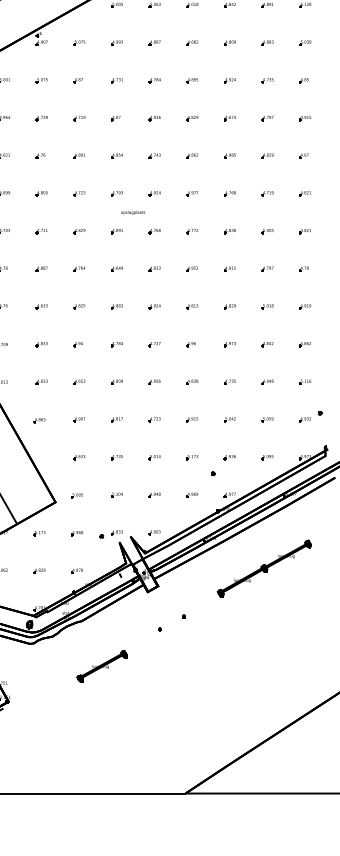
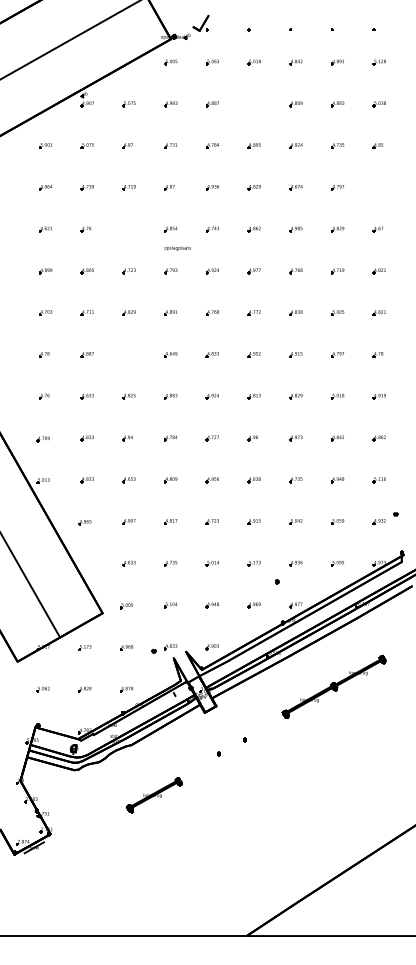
part: (191, 43) -> (253, 104), removed
part: (304, 118) -> (378, 187), removed
part: (78, 156) -> (128, 229), removed
text: (133, 212) -> (177, 248), moved
part: (78, 268) -> (128, 354), removed

